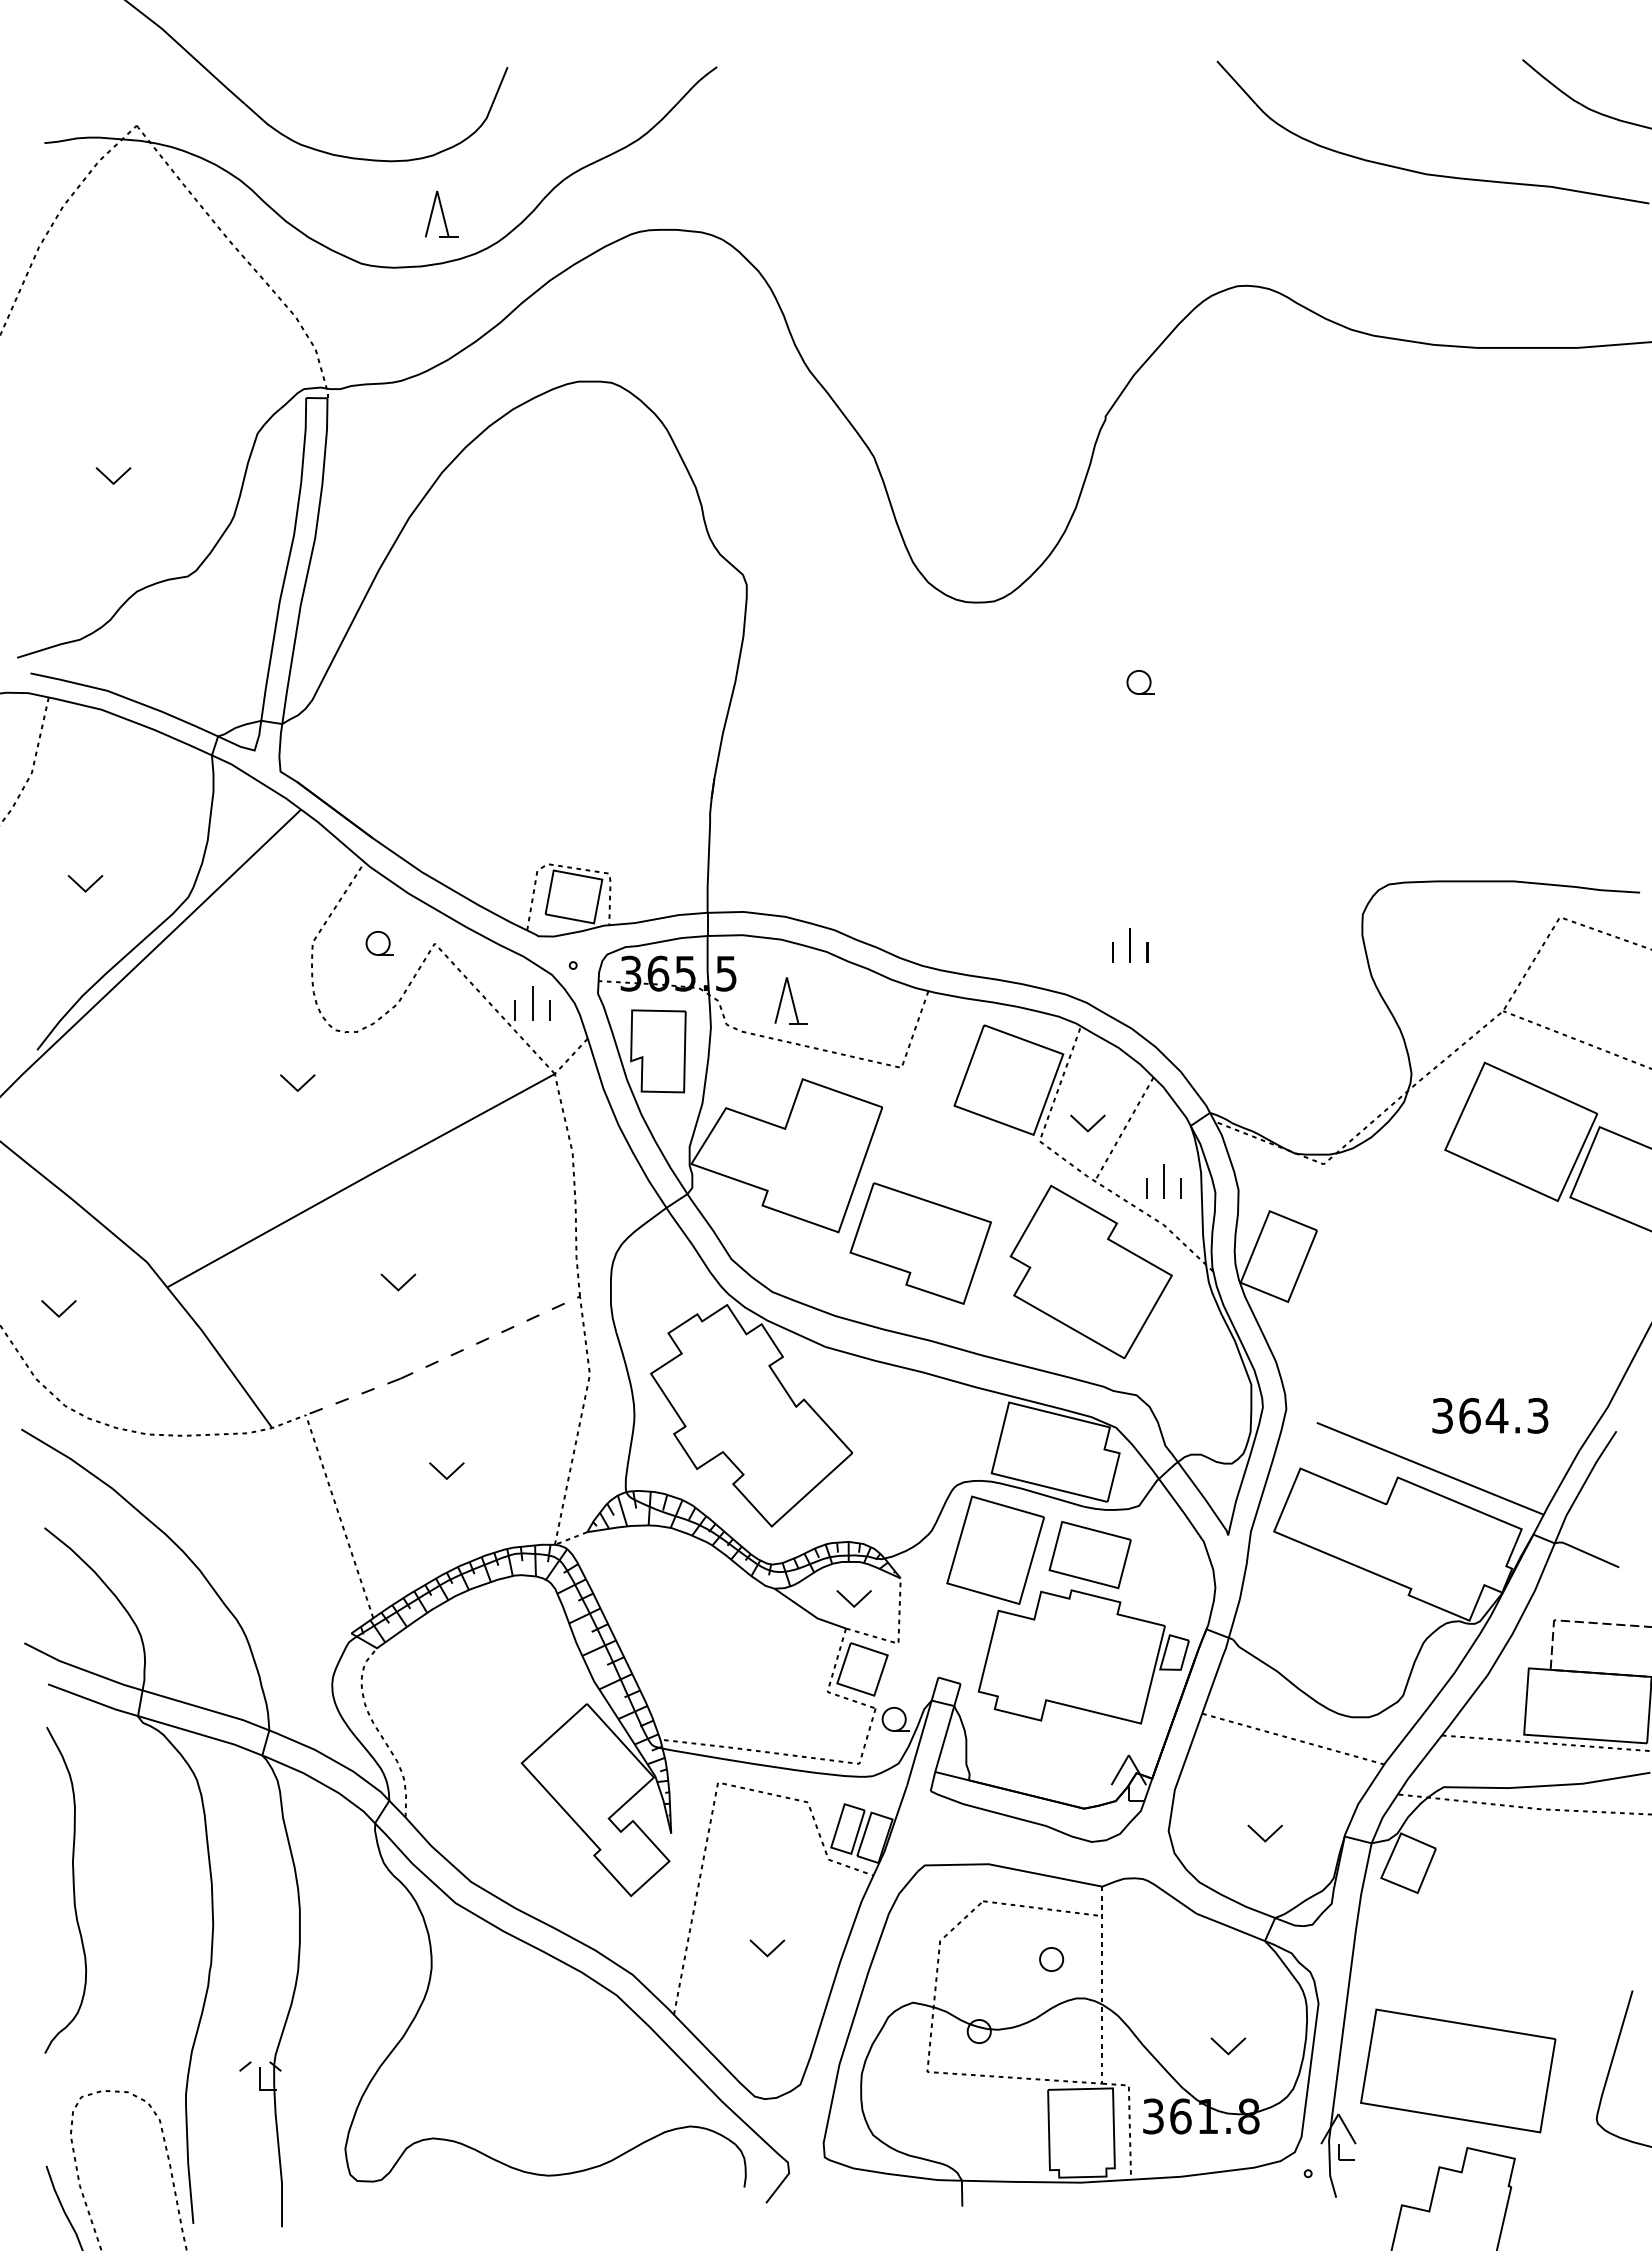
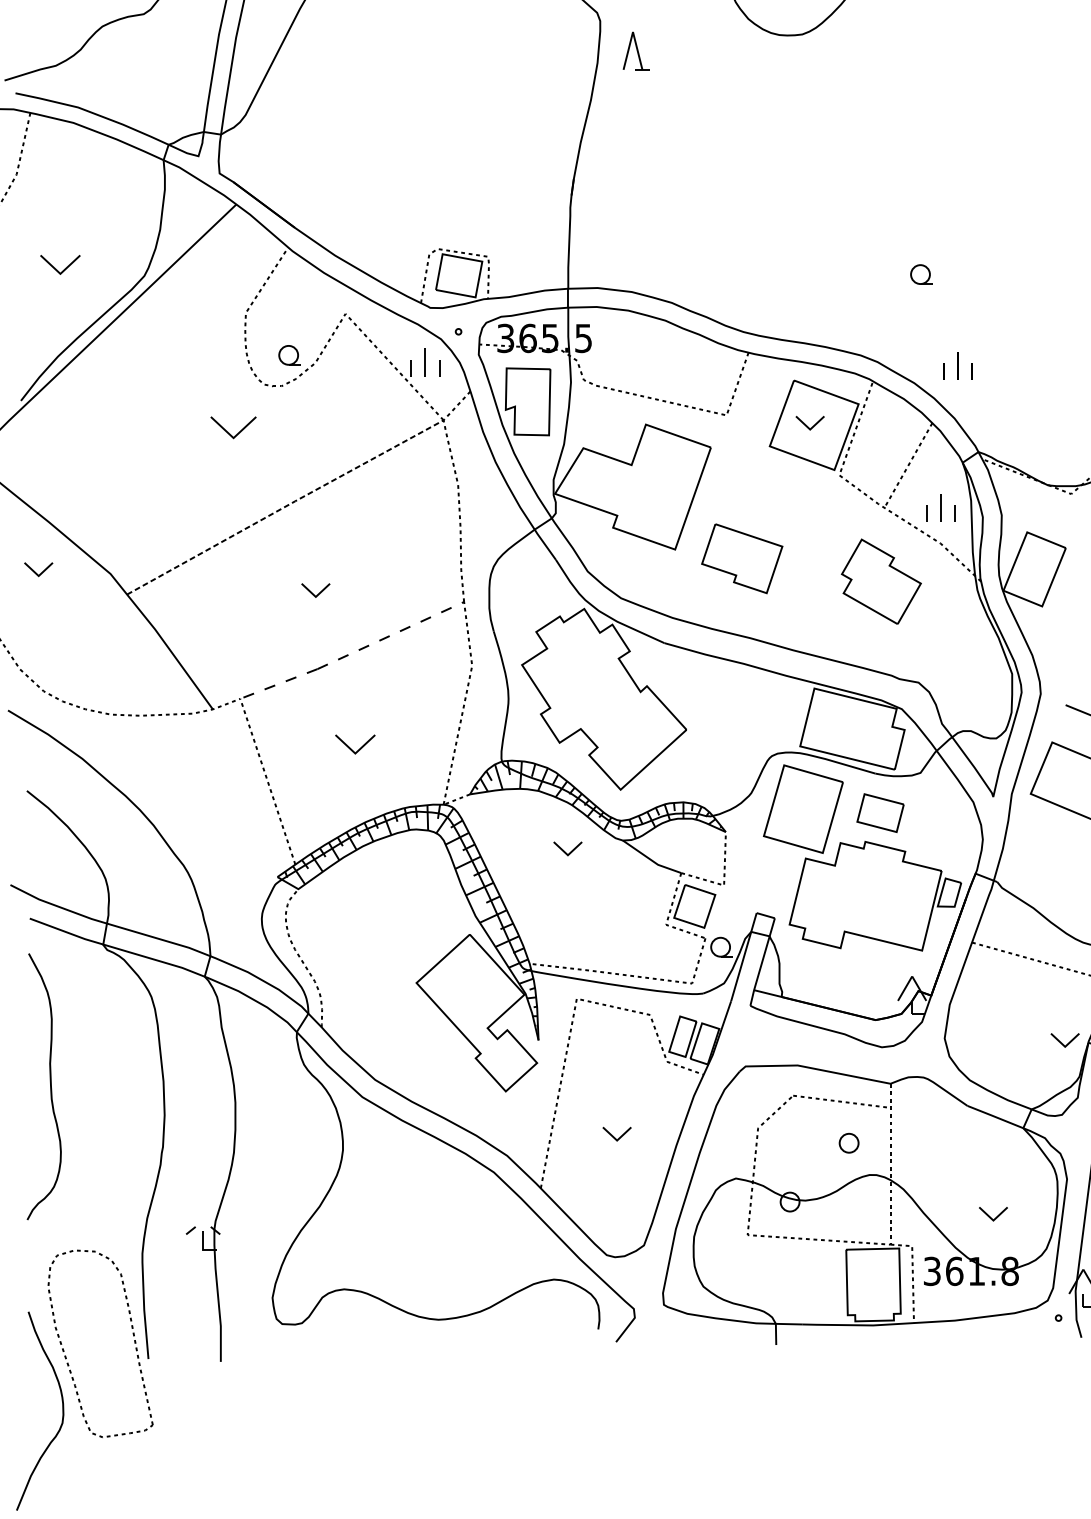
part: (1140, 682) -> (921, 274), moved
part: (85, 883) -> (60, 264), size x1.4
part: (379, 943) -> (289, 355), moved
part: (1130, 945) -> (958, 366), moved
part: (790, 1000) -> (635, 50), moved
part: (297, 1082) -> (233, 427), size x1.6
part: (1087, 1123) -> (809, 423), moved
line: (361, 1179) -> (285, 506), solid -> dashed
part: (920, 1243) -> (742, 558), size x0.7
part: (1090, 1271) -> (880, 581), size x0.6
part: (58, 1308) -> (38, 569), moved
part: (446, 1470) -> (355, 744), size x1.4
part: (1089, 1555) -> (880, 813), size x0.7
part: (853, 1598) -> (567, 848), moved
part: (1264, 1833) -> (1064, 1040), moved

